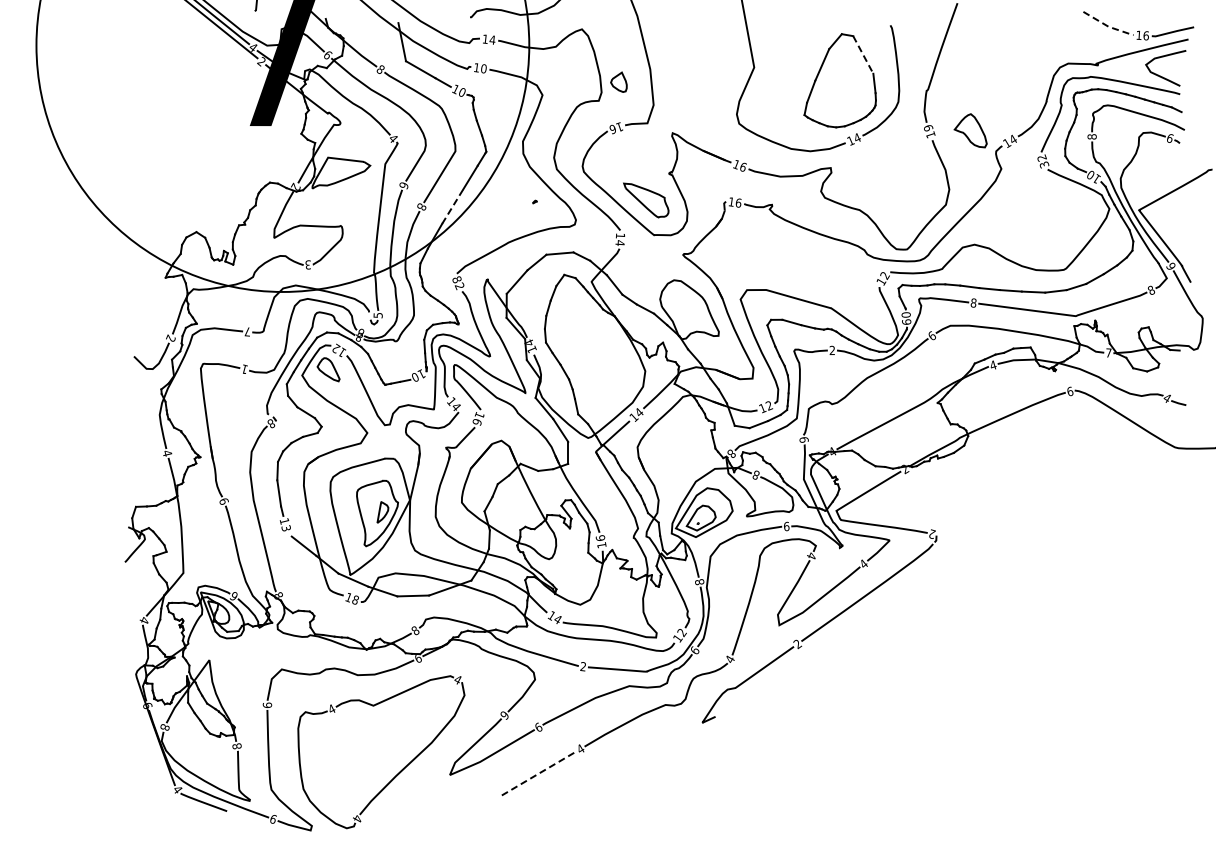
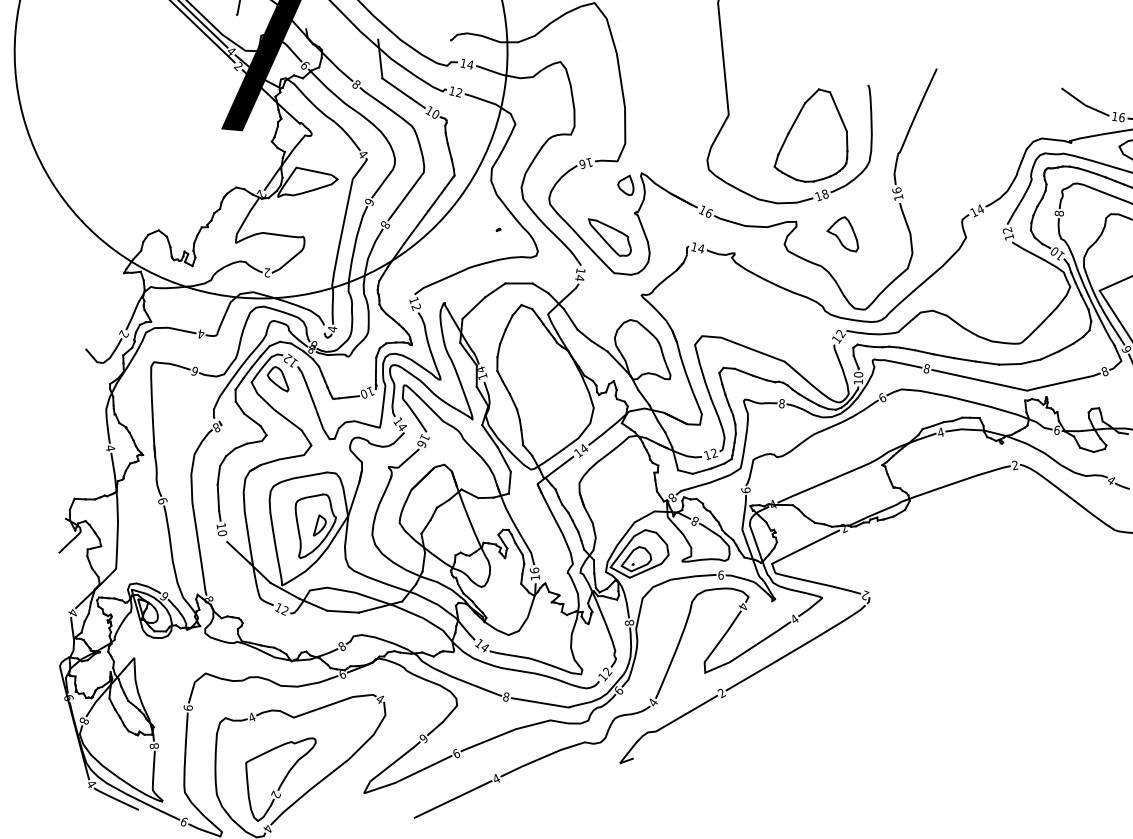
line: (1108, 26) -> (1085, 105), dashed -> solid
line: (863, 55) -> (838, 112), dashed -> solid
text: (483, 68) -> (458, 92), 10 -> 12
part: (618, 81) -> (625, 184), moved
text: (928, 127) -> (897, 189), 19 -> 16
part: (970, 130) -> (843, 233), moved
text: (857, 137) -> (825, 193), 14 -> 18
text: (1044, 164) -> (1009, 236), 32 -> 12
text: (738, 202) -> (701, 248), 16 -> 14
line: (453, 206) -> (417, 227), dashed -> solid
text: (308, 264) -> (267, 272), 3 -> 2
text: (456, 279) -> (413, 300), 82 -> 12
text: (377, 315) -> (331, 329), 5 -> 4
text: (906, 321) -> (858, 381), 60 -> 10
text: (247, 331) -> (200, 333), 7 -> 4
text: (832, 350) -> (782, 403), 2 -> 8
text: (1108, 352) -> (1056, 429), 7 -> 6
text: (244, 368) -> (194, 370), 1 -> 6
text: (1069, 391) -> (1014, 465), 6 -> 2
text: (803, 439) -> (745, 489), 9 -> 6
text: (285, 528) -> (221, 533), 13 -> 10
text: (354, 599) -> (284, 610), 18 -> 12
text: (583, 666) -> (506, 696), 2 -> 8
part: (363, 767) -> (278, 778), added
line: (539, 773) -> (453, 799), dashed -> solid

